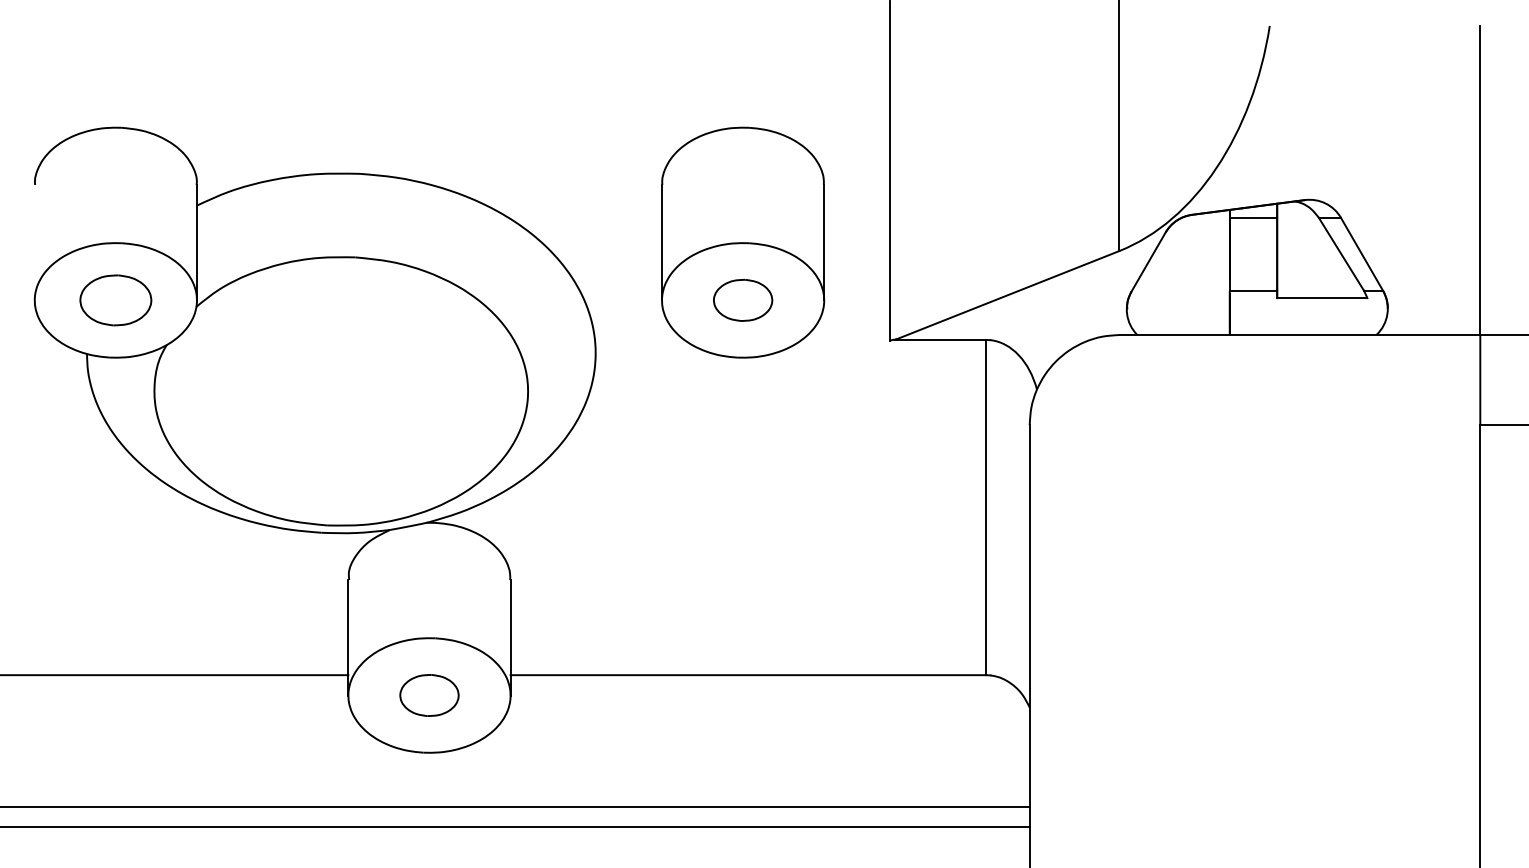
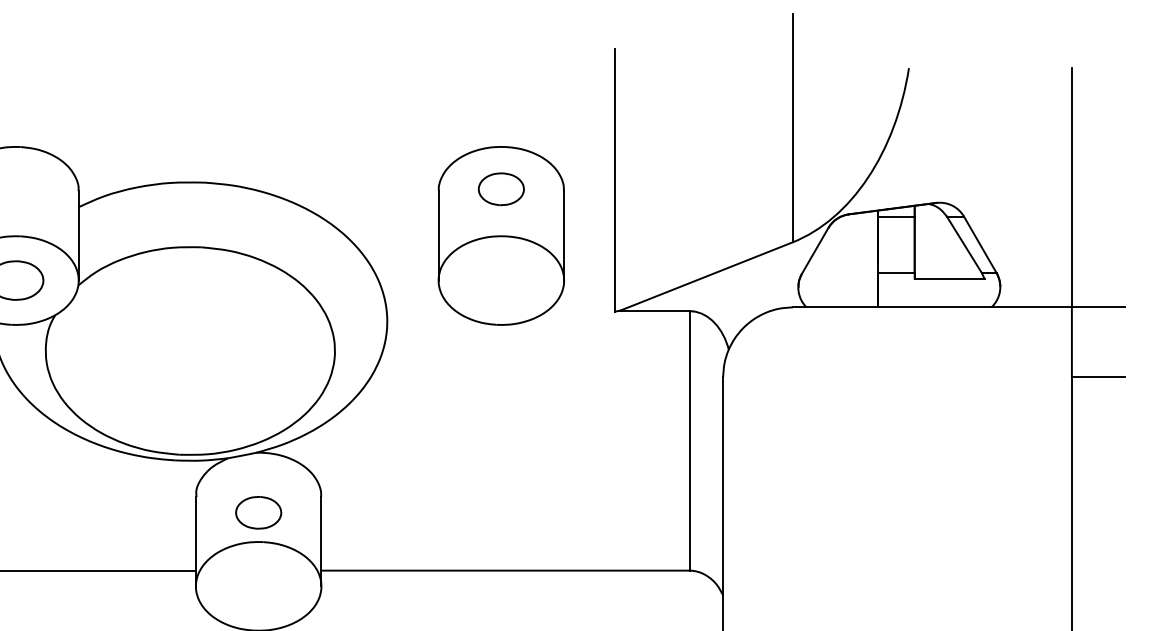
part: (743, 300) -> (501, 189), moved
part: (429, 695) -> (258, 512), moved

